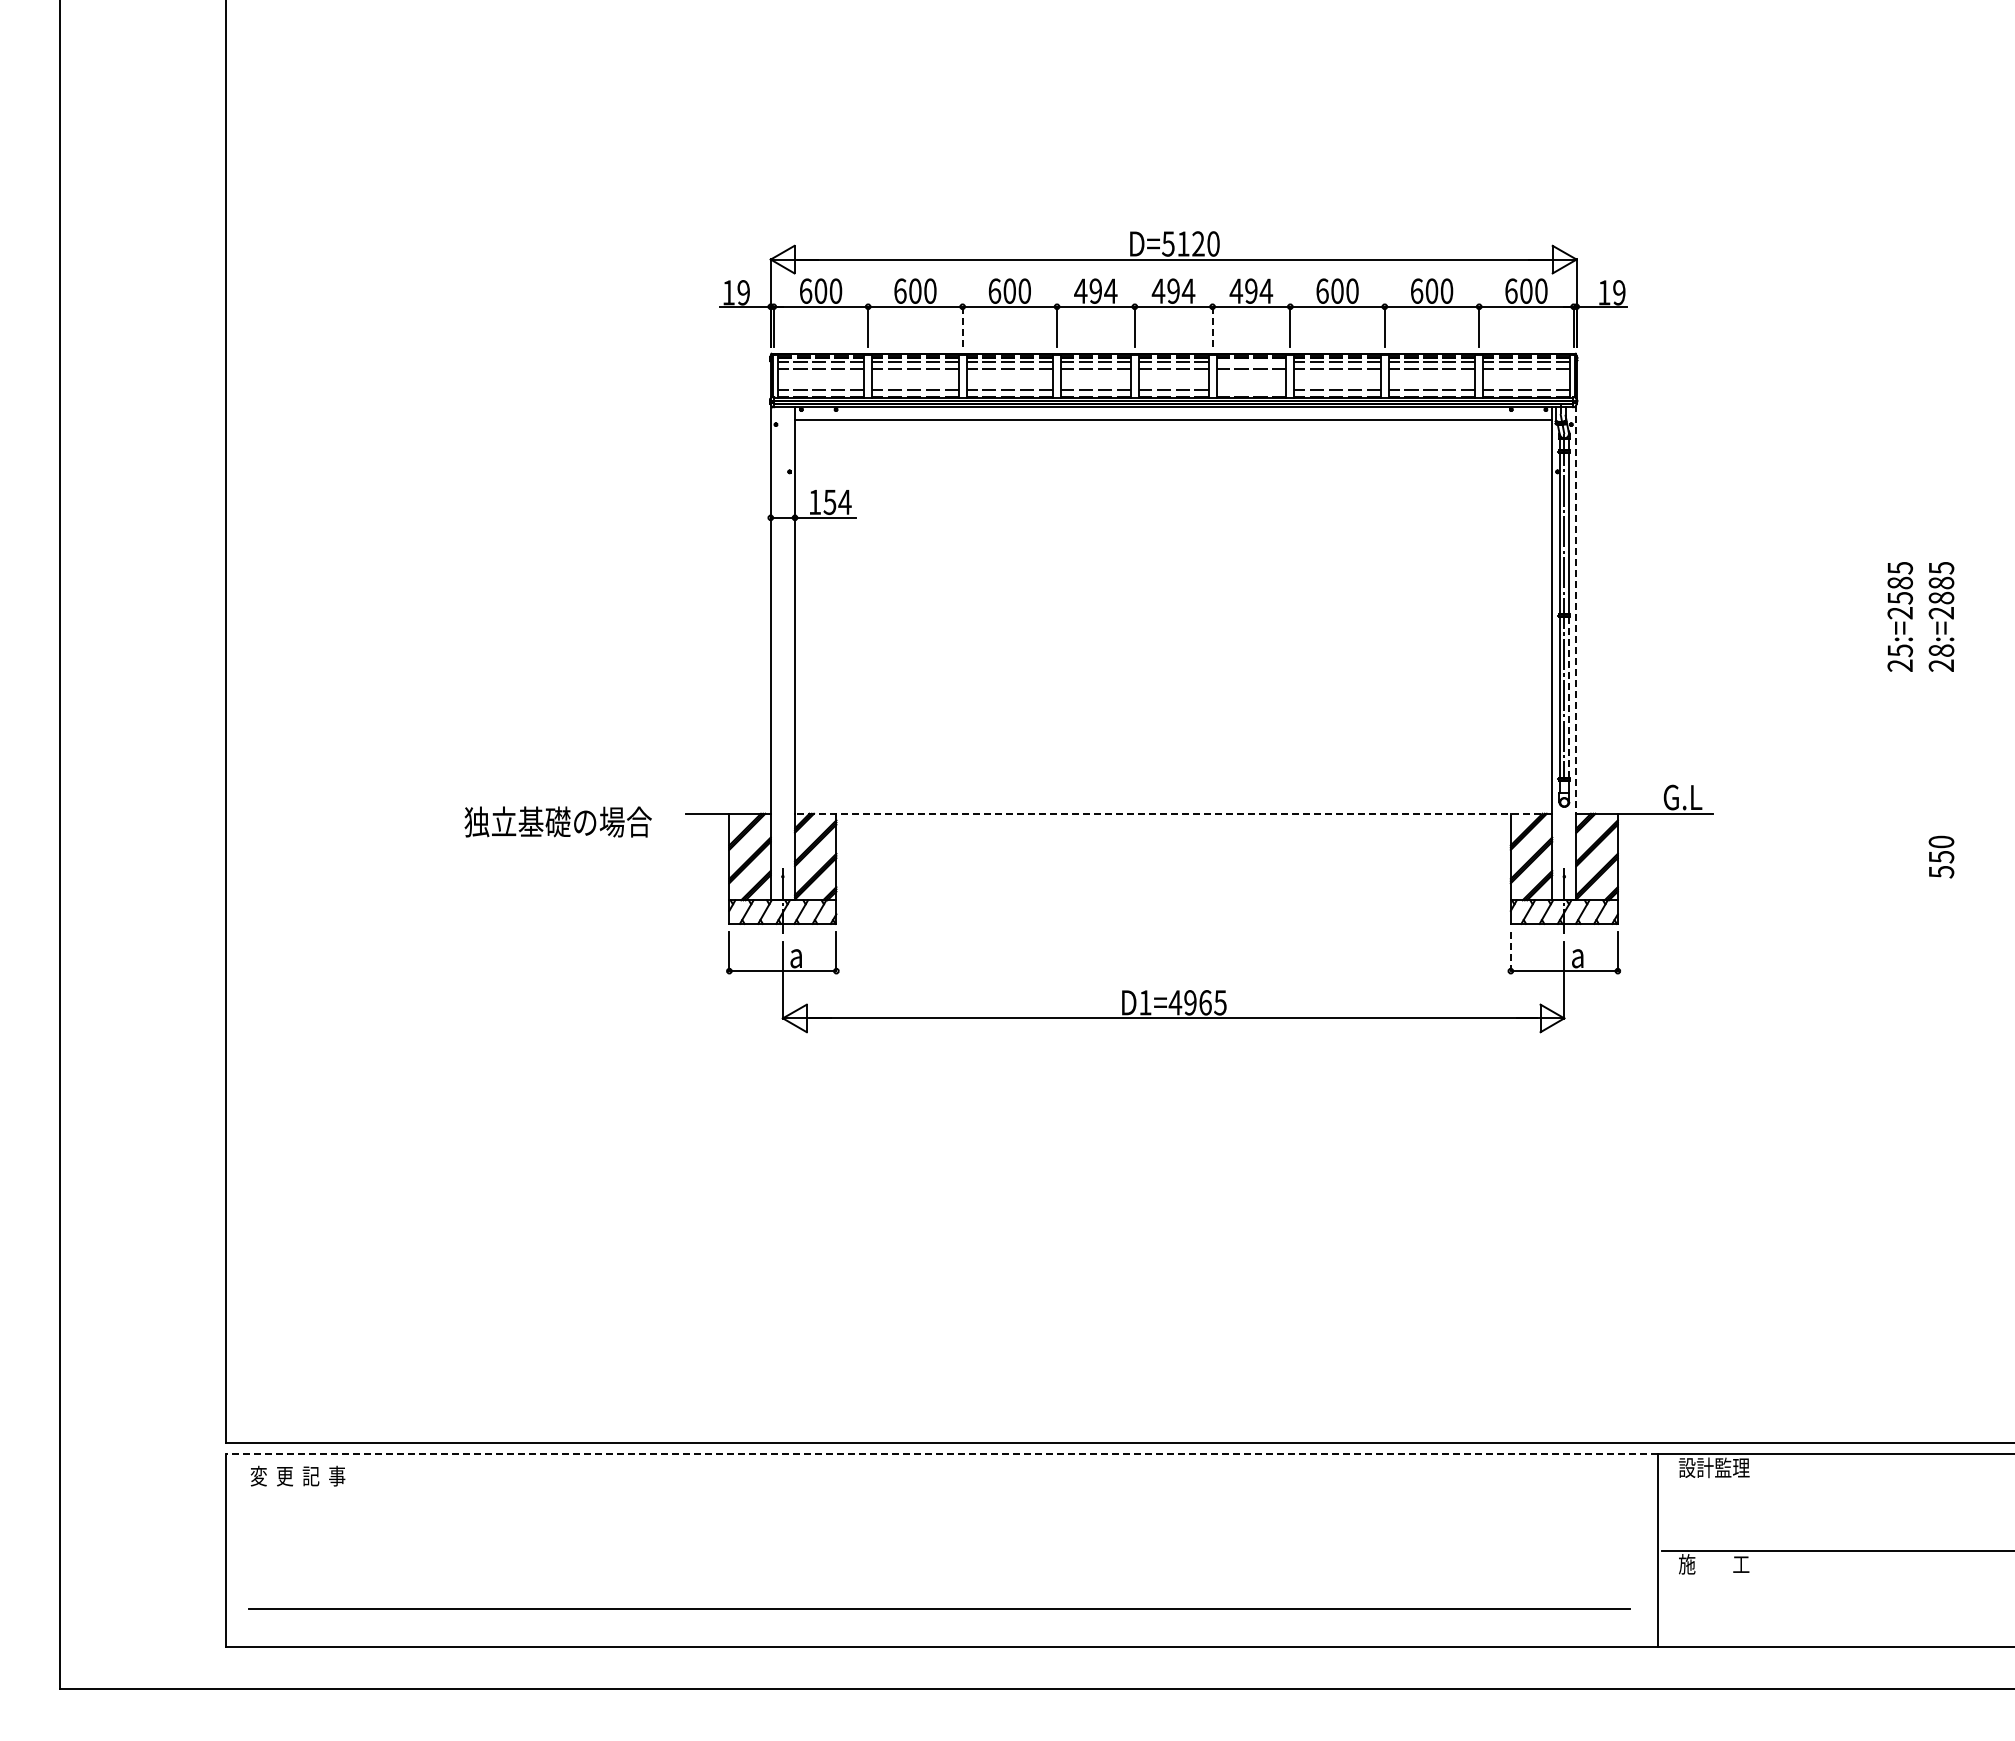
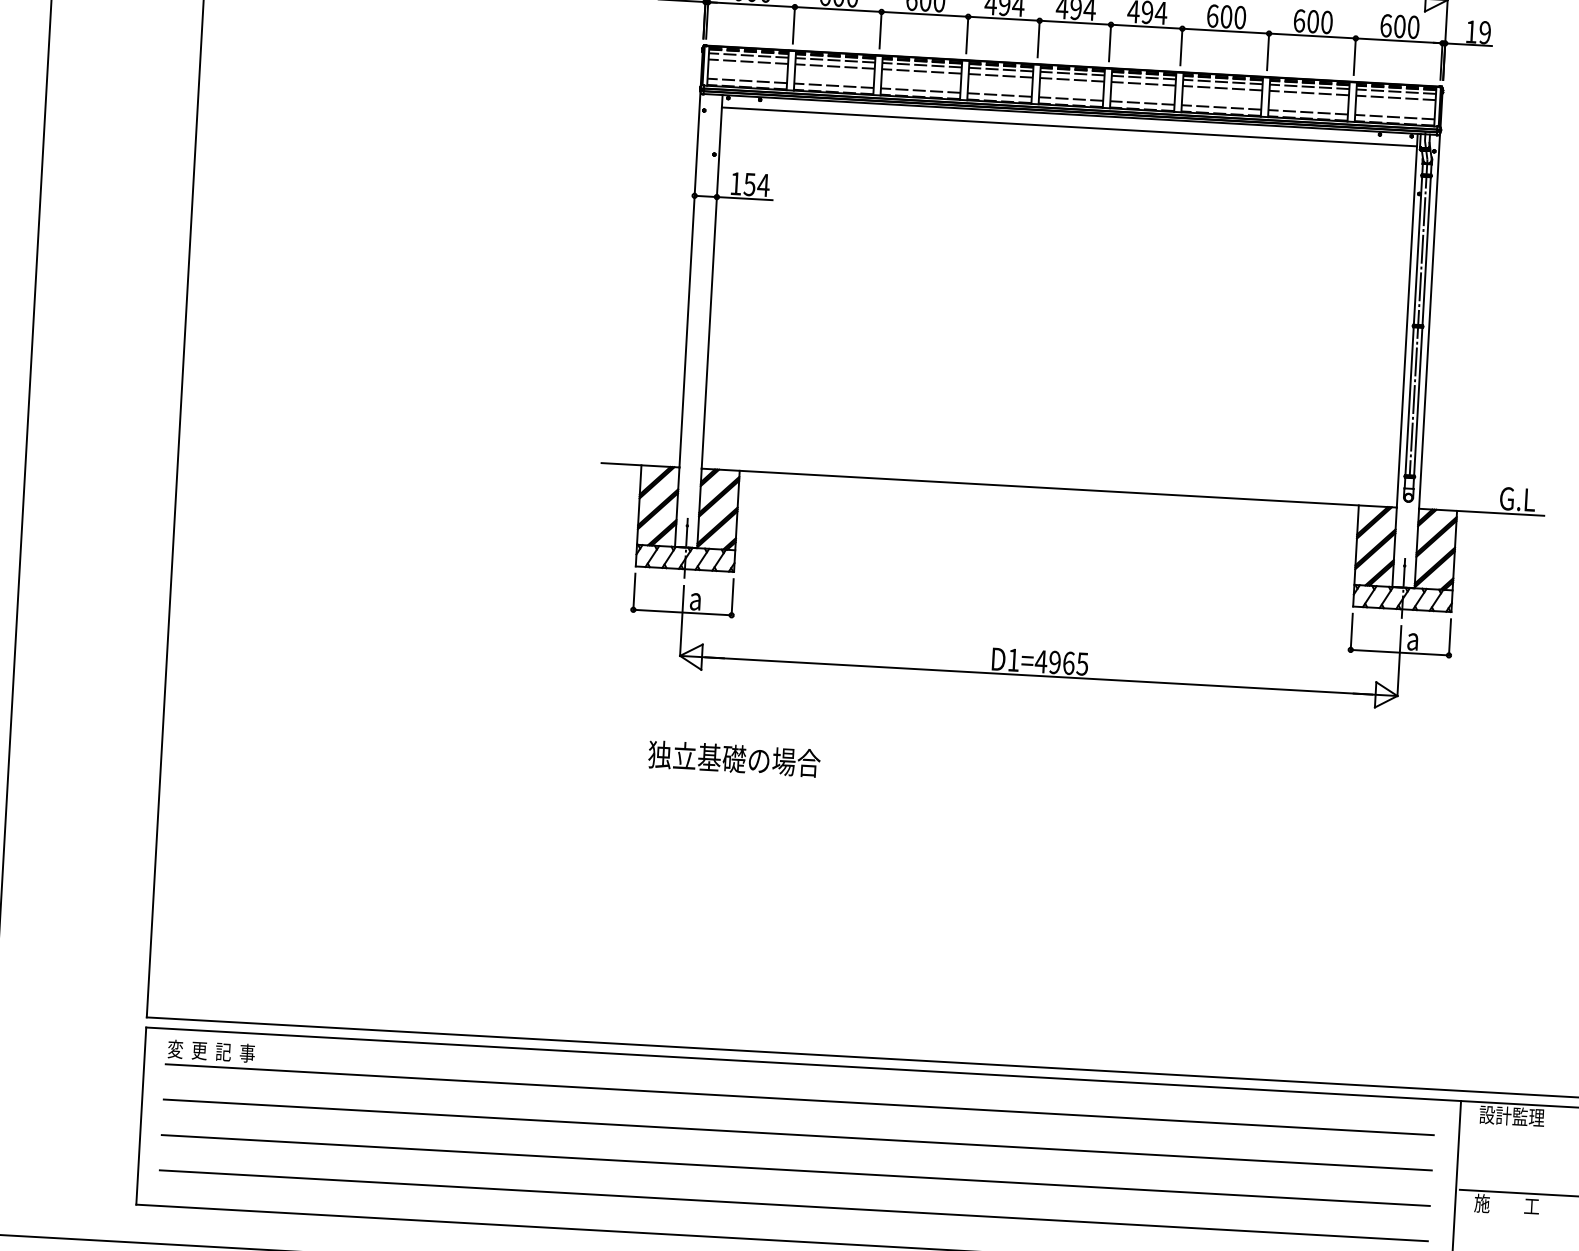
line: (962, 326) -> (880, 30), dashed -> solid
line: (1212, 326) -> (1109, 42), dashed -> solid
line: (1251, 362) -> (1143, 77), added
line: (1251, 389) -> (1142, 102), added
line: (1576, 609) -> (1429, 321), dashed -> solid
line: (1569, 697) -> (1418, 401), dashed -> solid
line: (1173, 813) -> (1049, 487), dashed -> solid
text: (557, 821) -> (733, 758), moved
line: (1510, 951) -> (1351, 631), dashed -> solid
line: (941, 1454) -> (803, 1064), dashed -> solid
line: (939, 1493) -> (799, 1100), added
line: (939, 1531) -> (797, 1134), added
line: (939, 1570) -> (795, 1170), added

